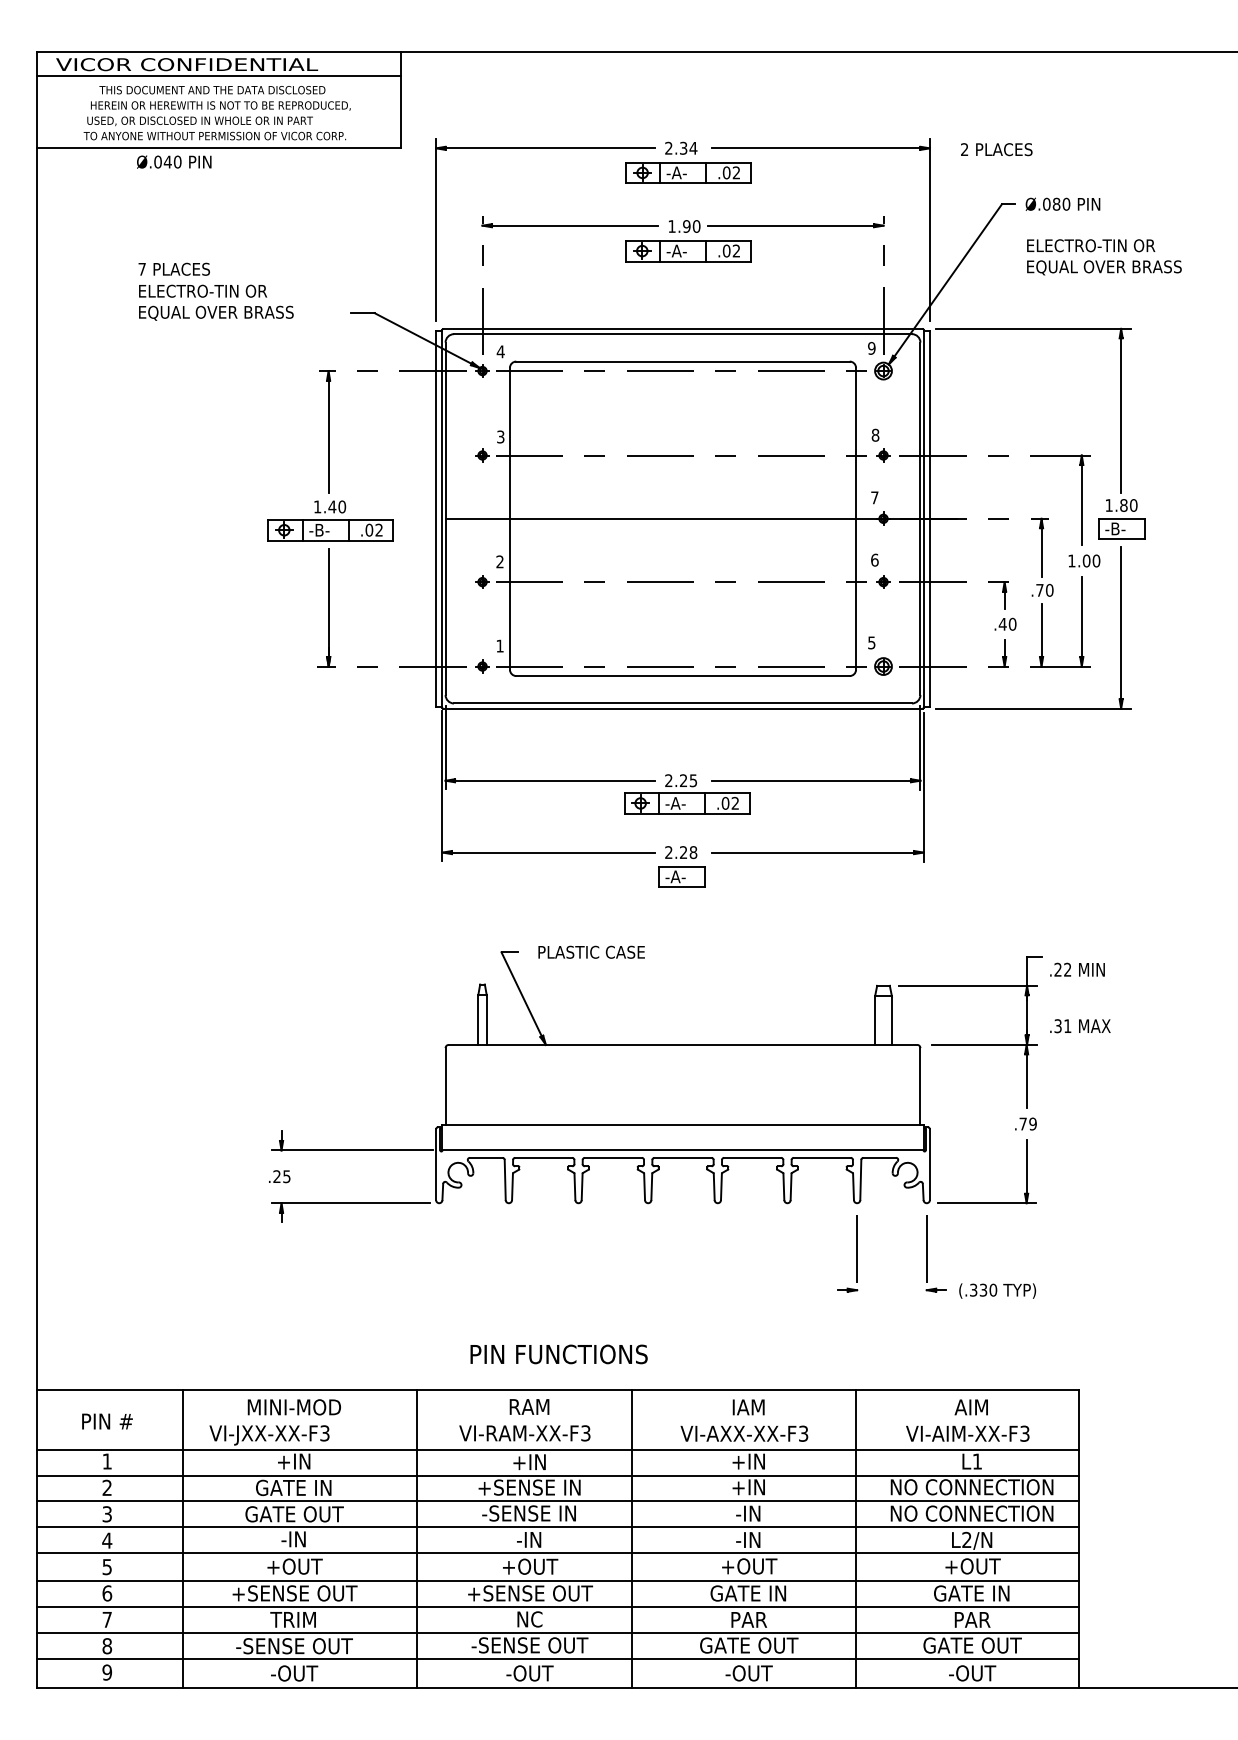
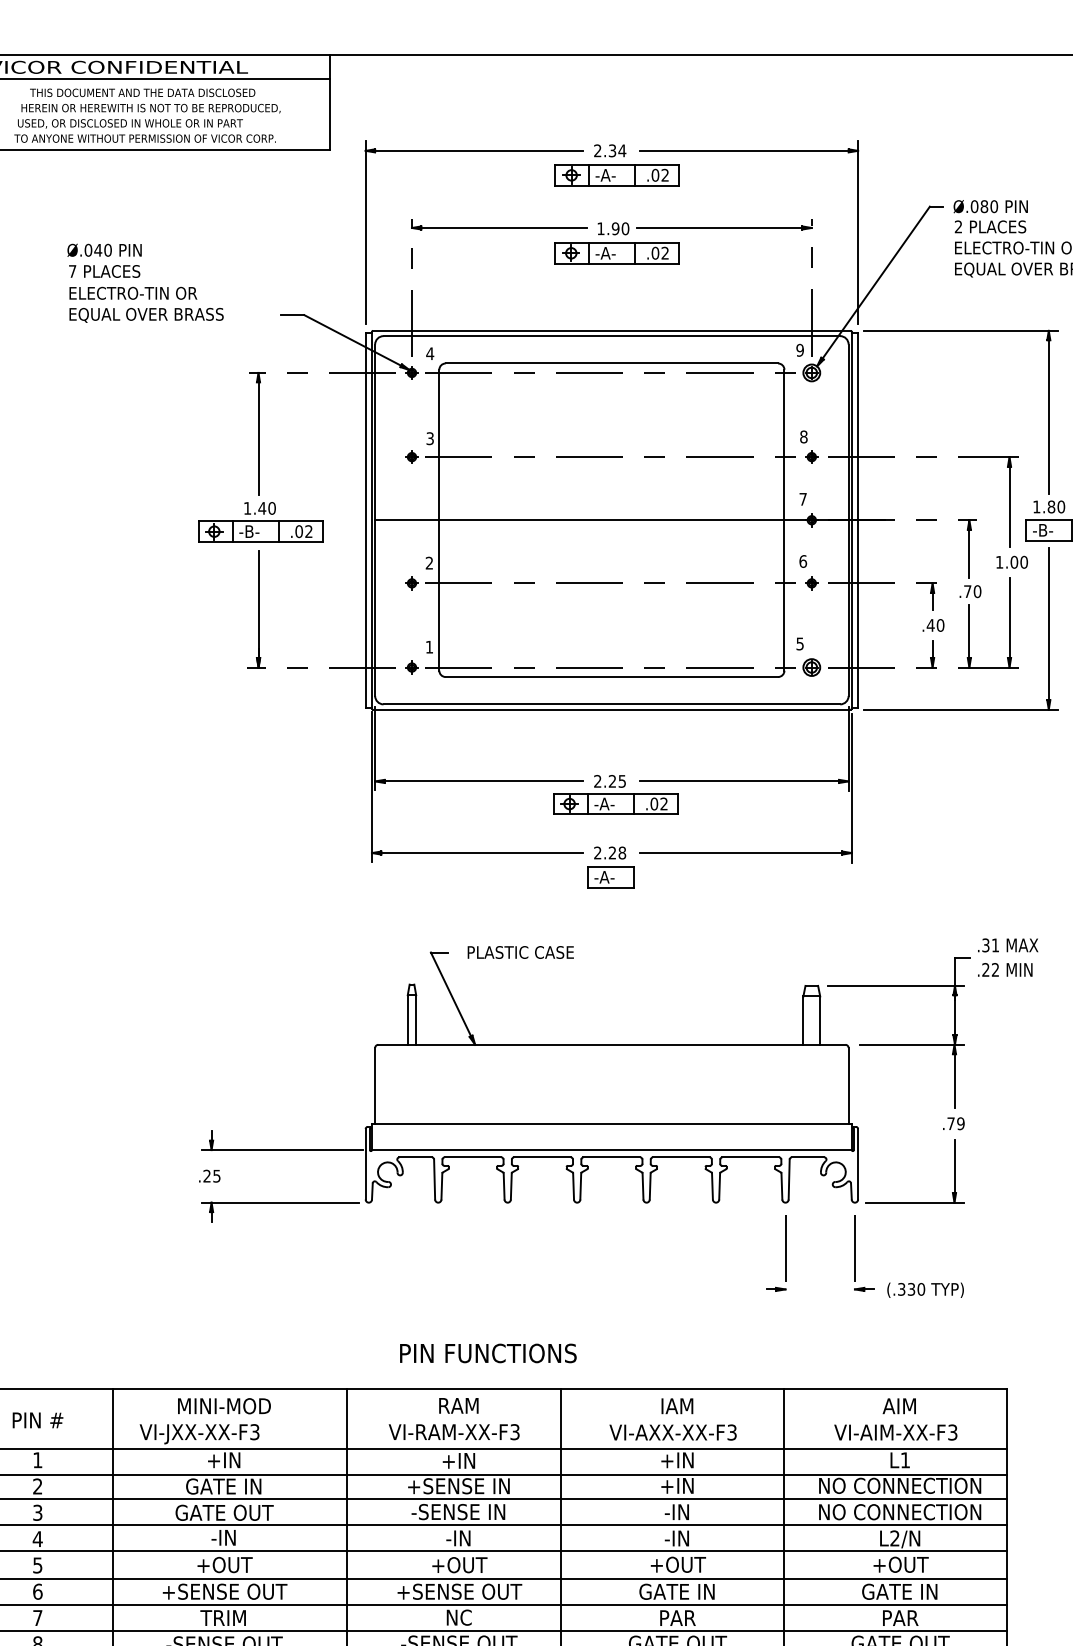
text: (996, 149) -> (990, 226), moved
text: (174, 161) -> (104, 249), moved
text: (1080, 1026) -> (1008, 945), moved

